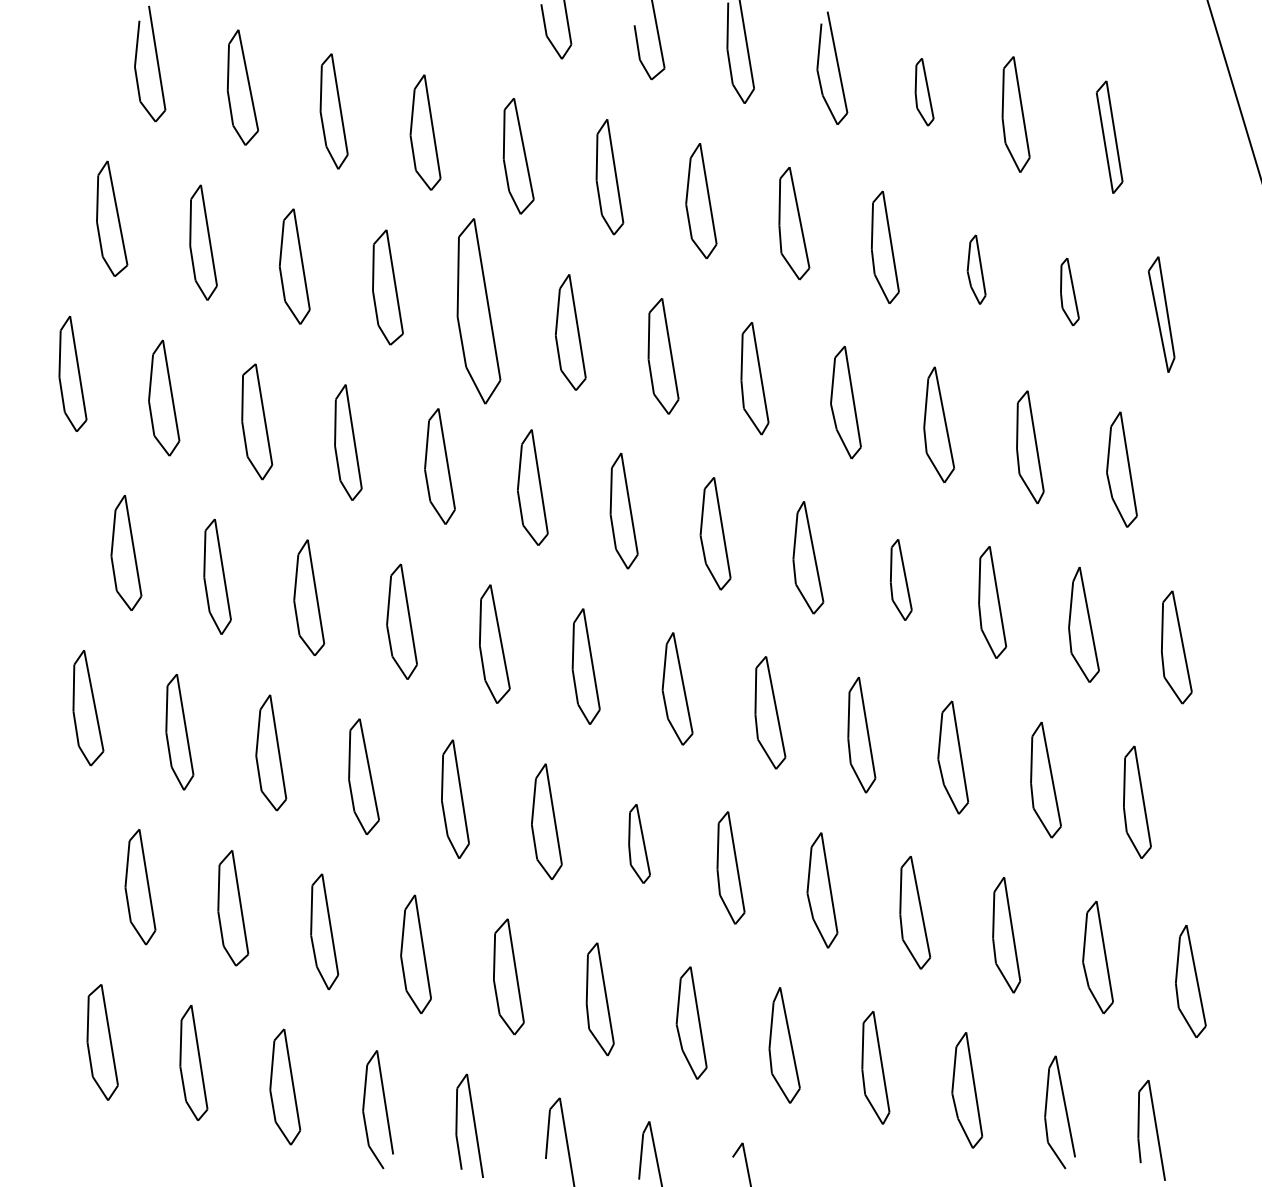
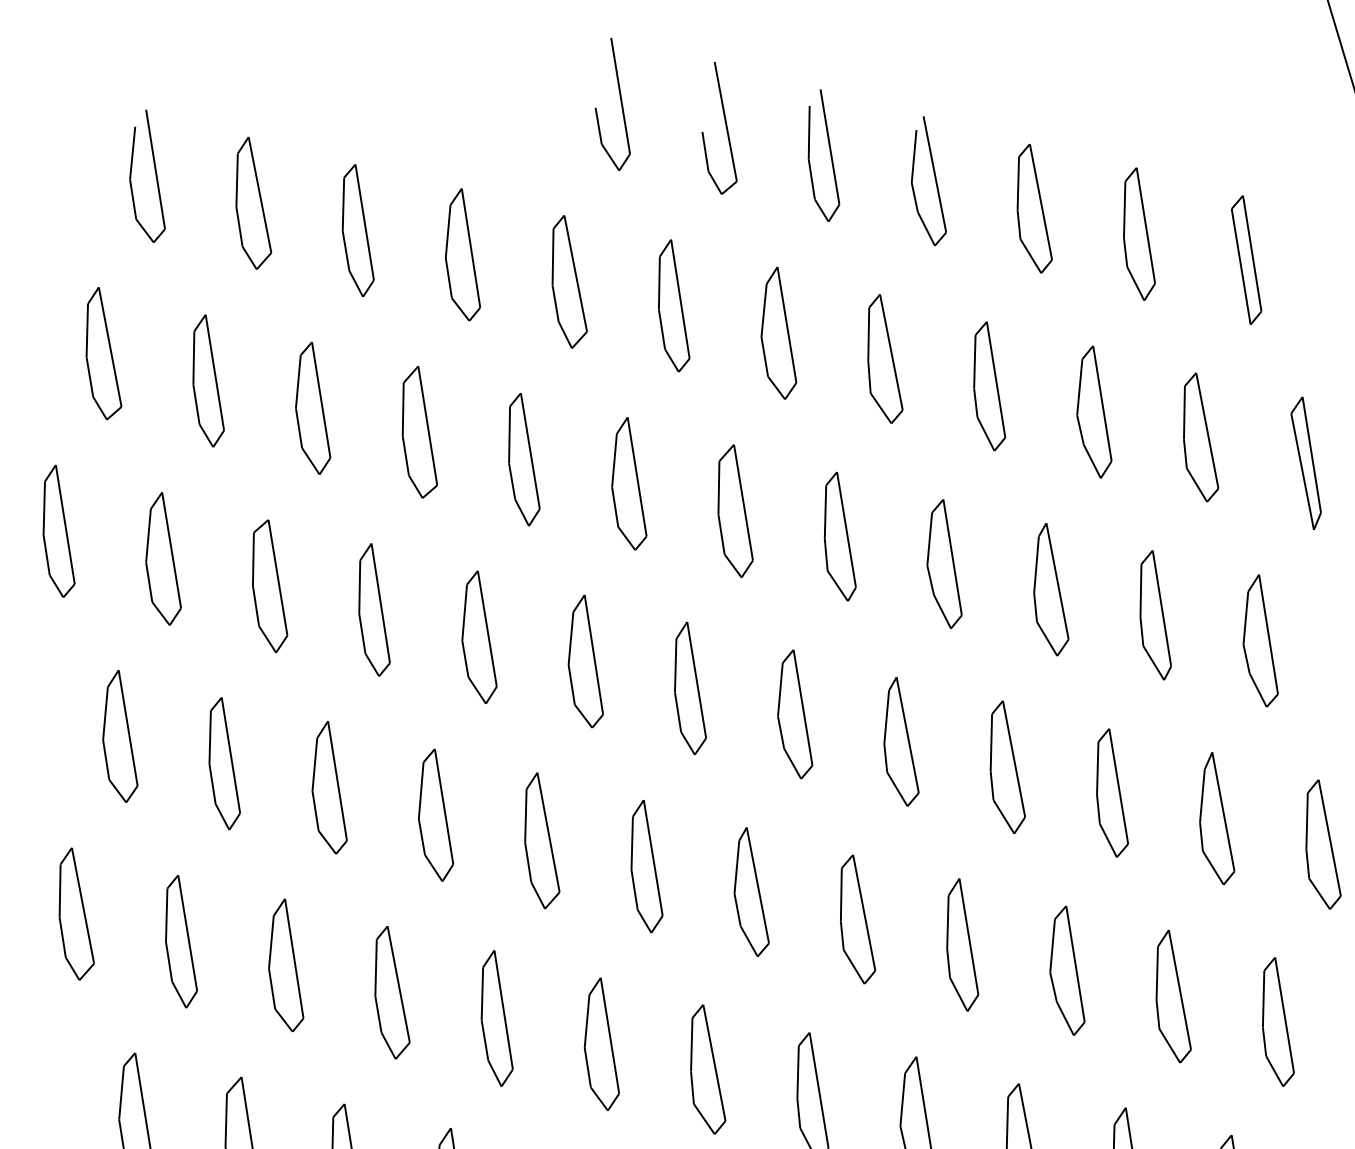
part: (924, 91) -> (1034, 207), size x1.67
part: (976, 269) -> (1094, 411), size x1.67
part: (1069, 291) -> (1200, 436), size x1.67
part: (479, 311) -> (524, 459), size x0.62
part: (901, 579) -> (1008, 766), size x1.43
part: (639, 843) -> (708, 1069), size x1.43

